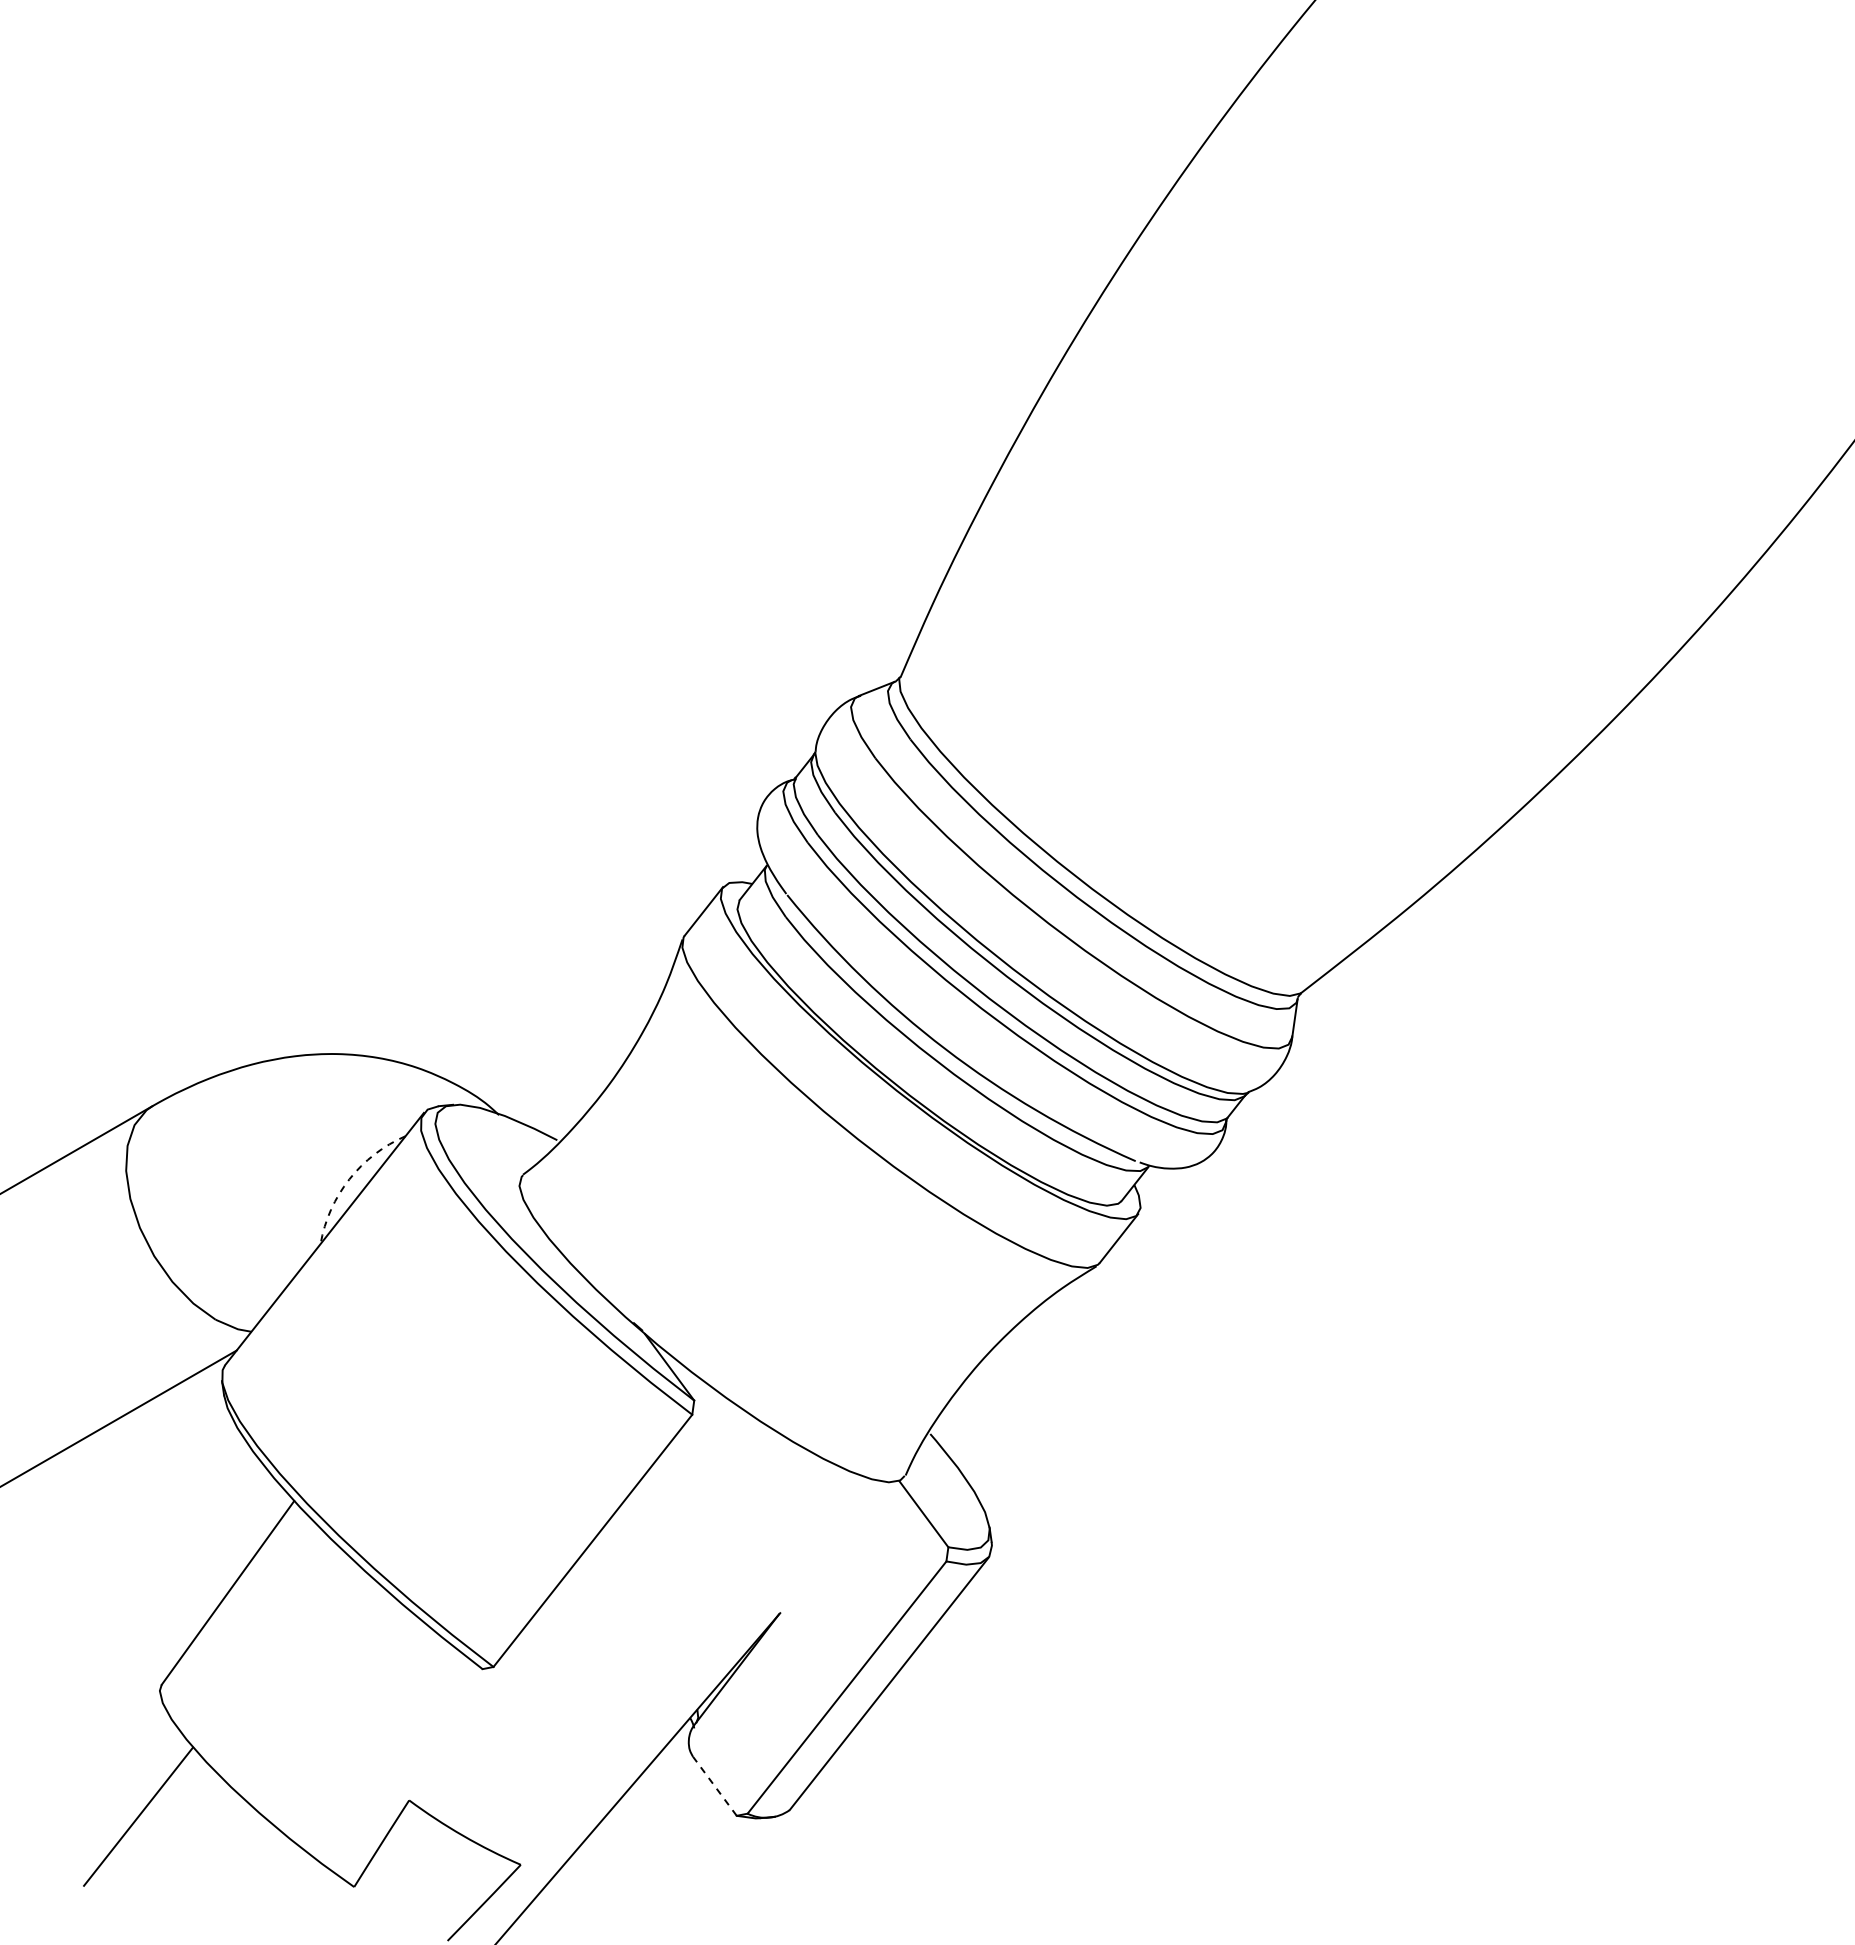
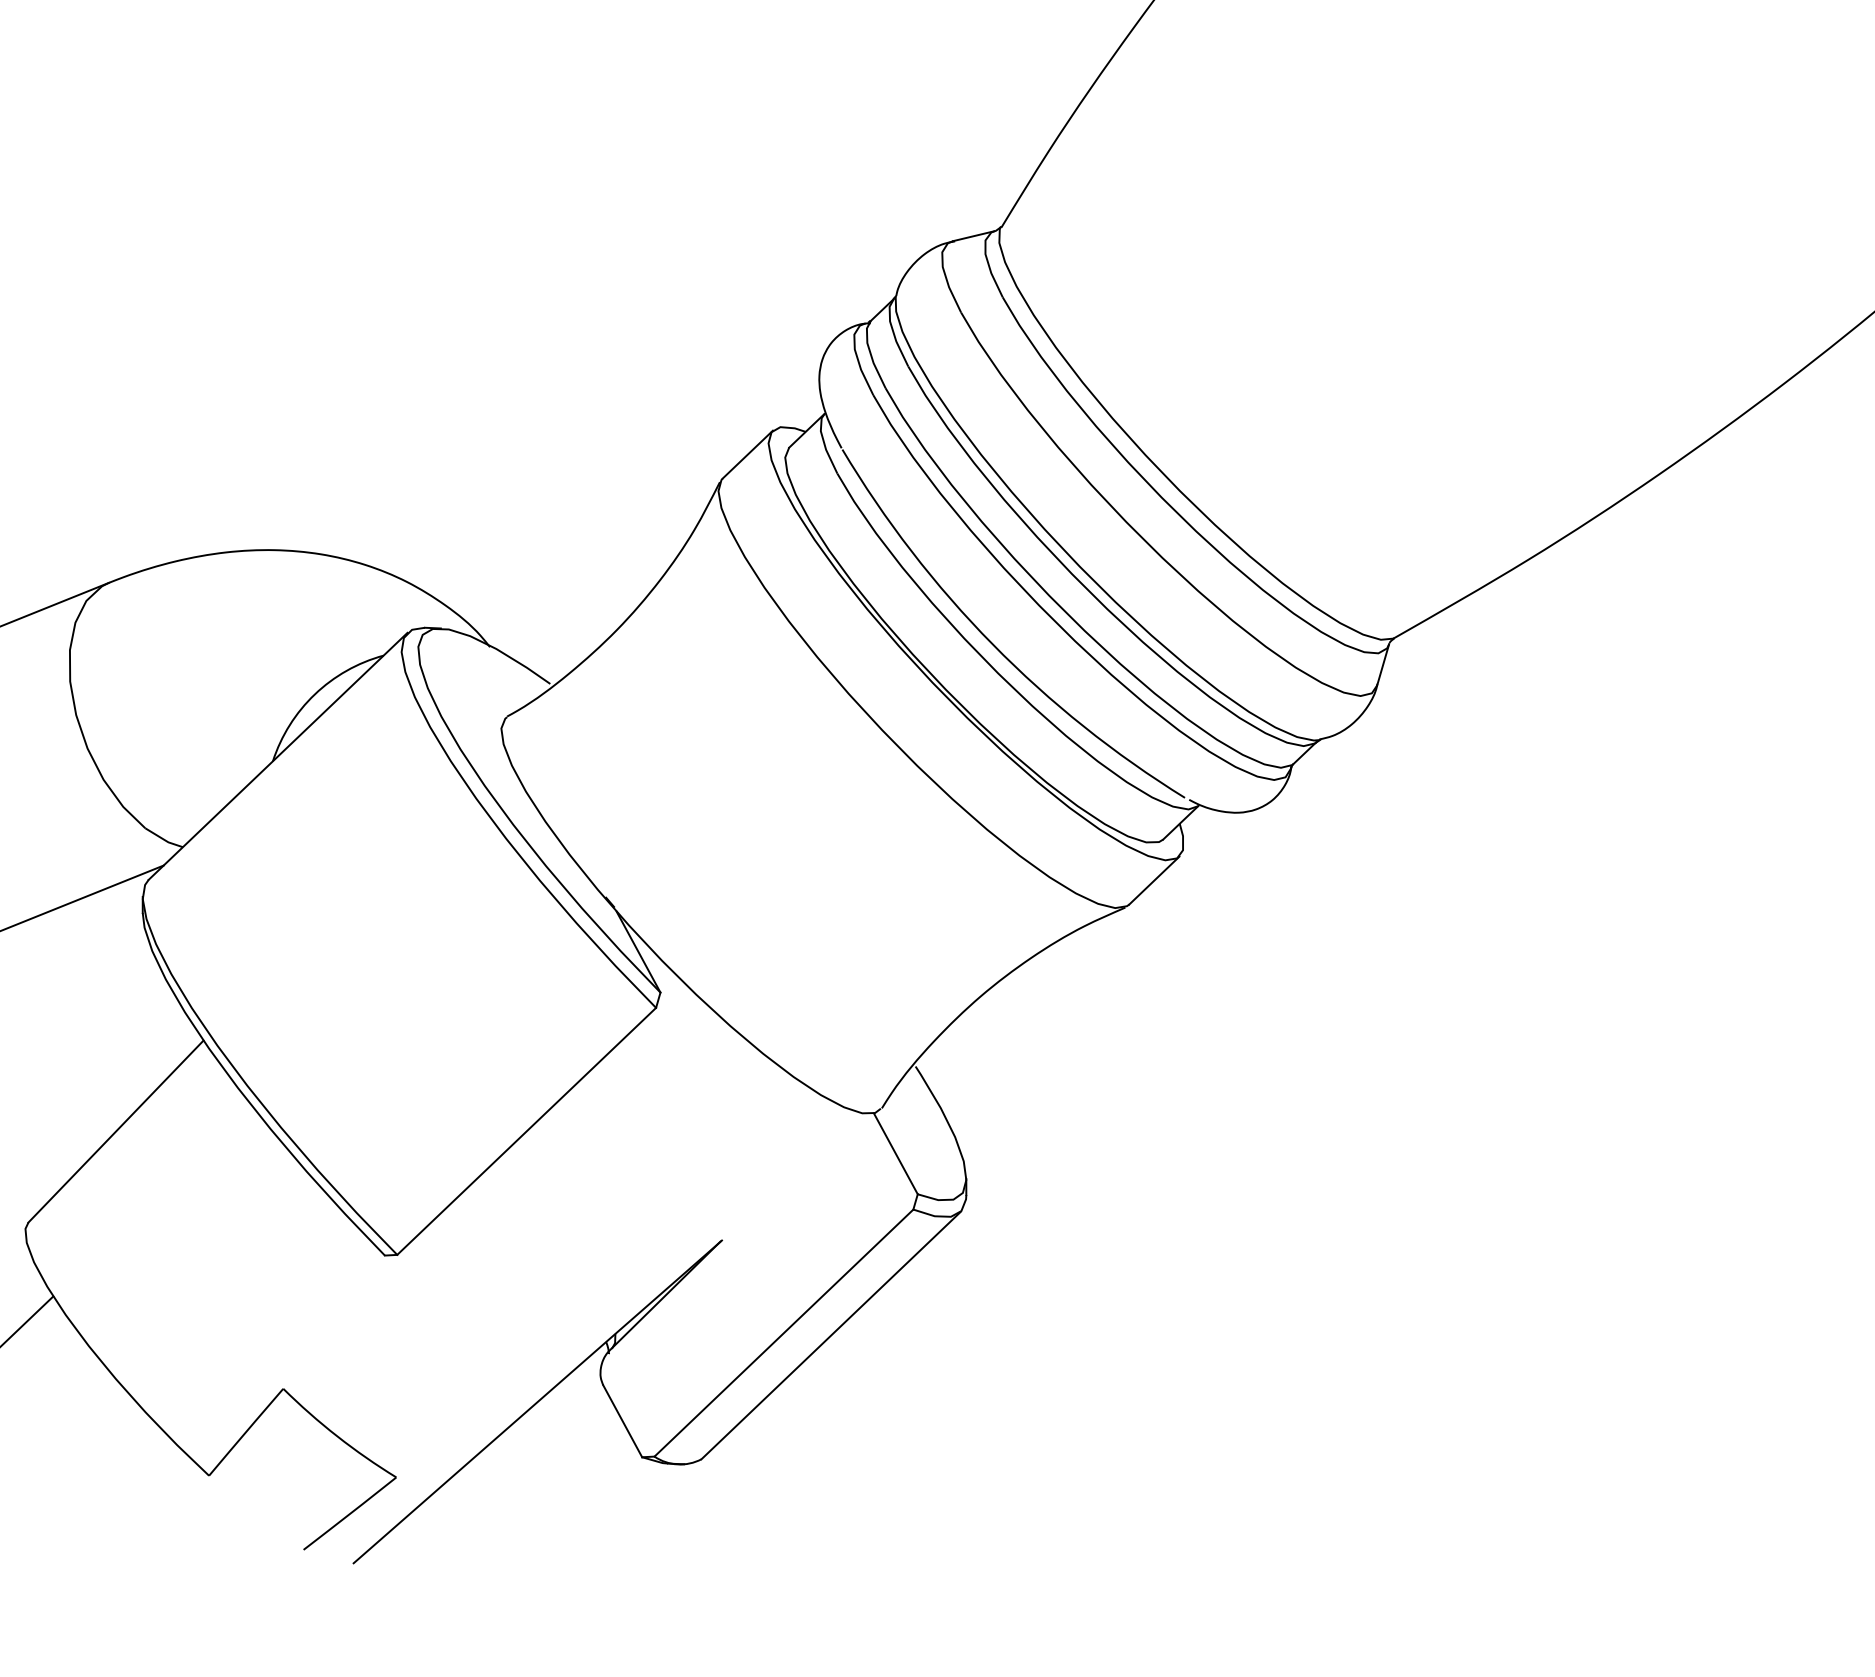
arc: (349, 1179) -> (314, 694), dashed -> solid
line: (714, 1786) -> (622, 1421), dashed -> solid

